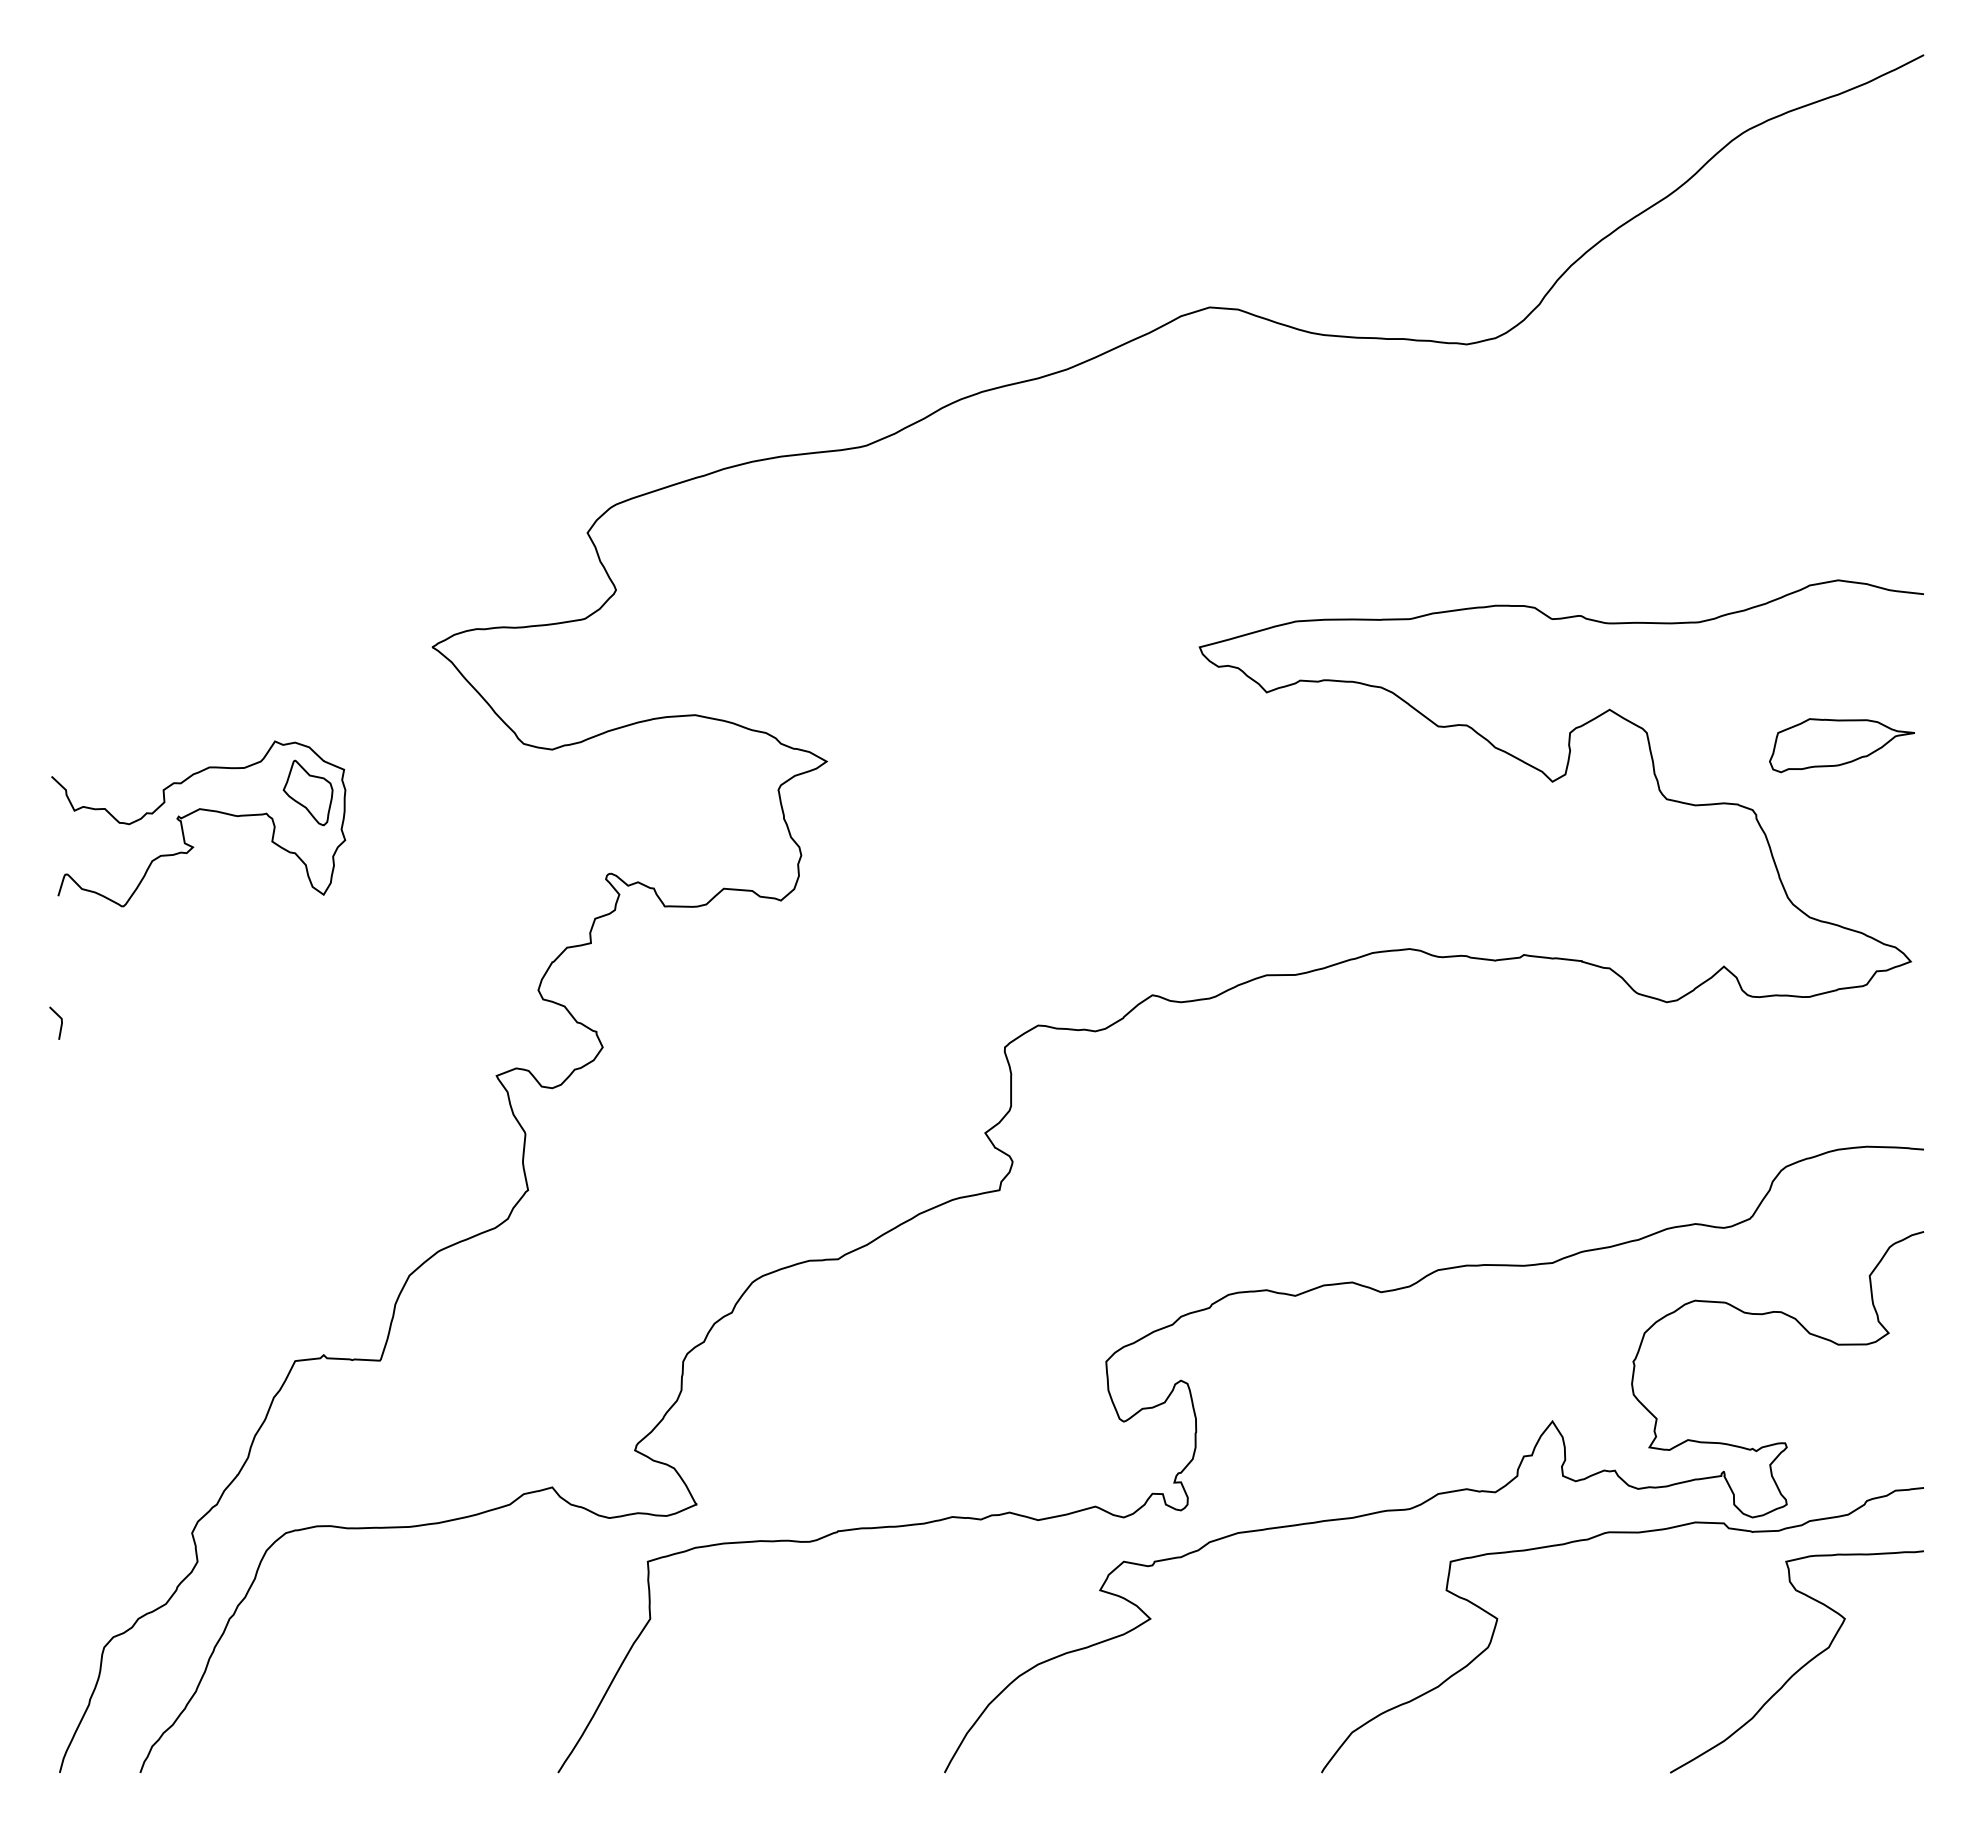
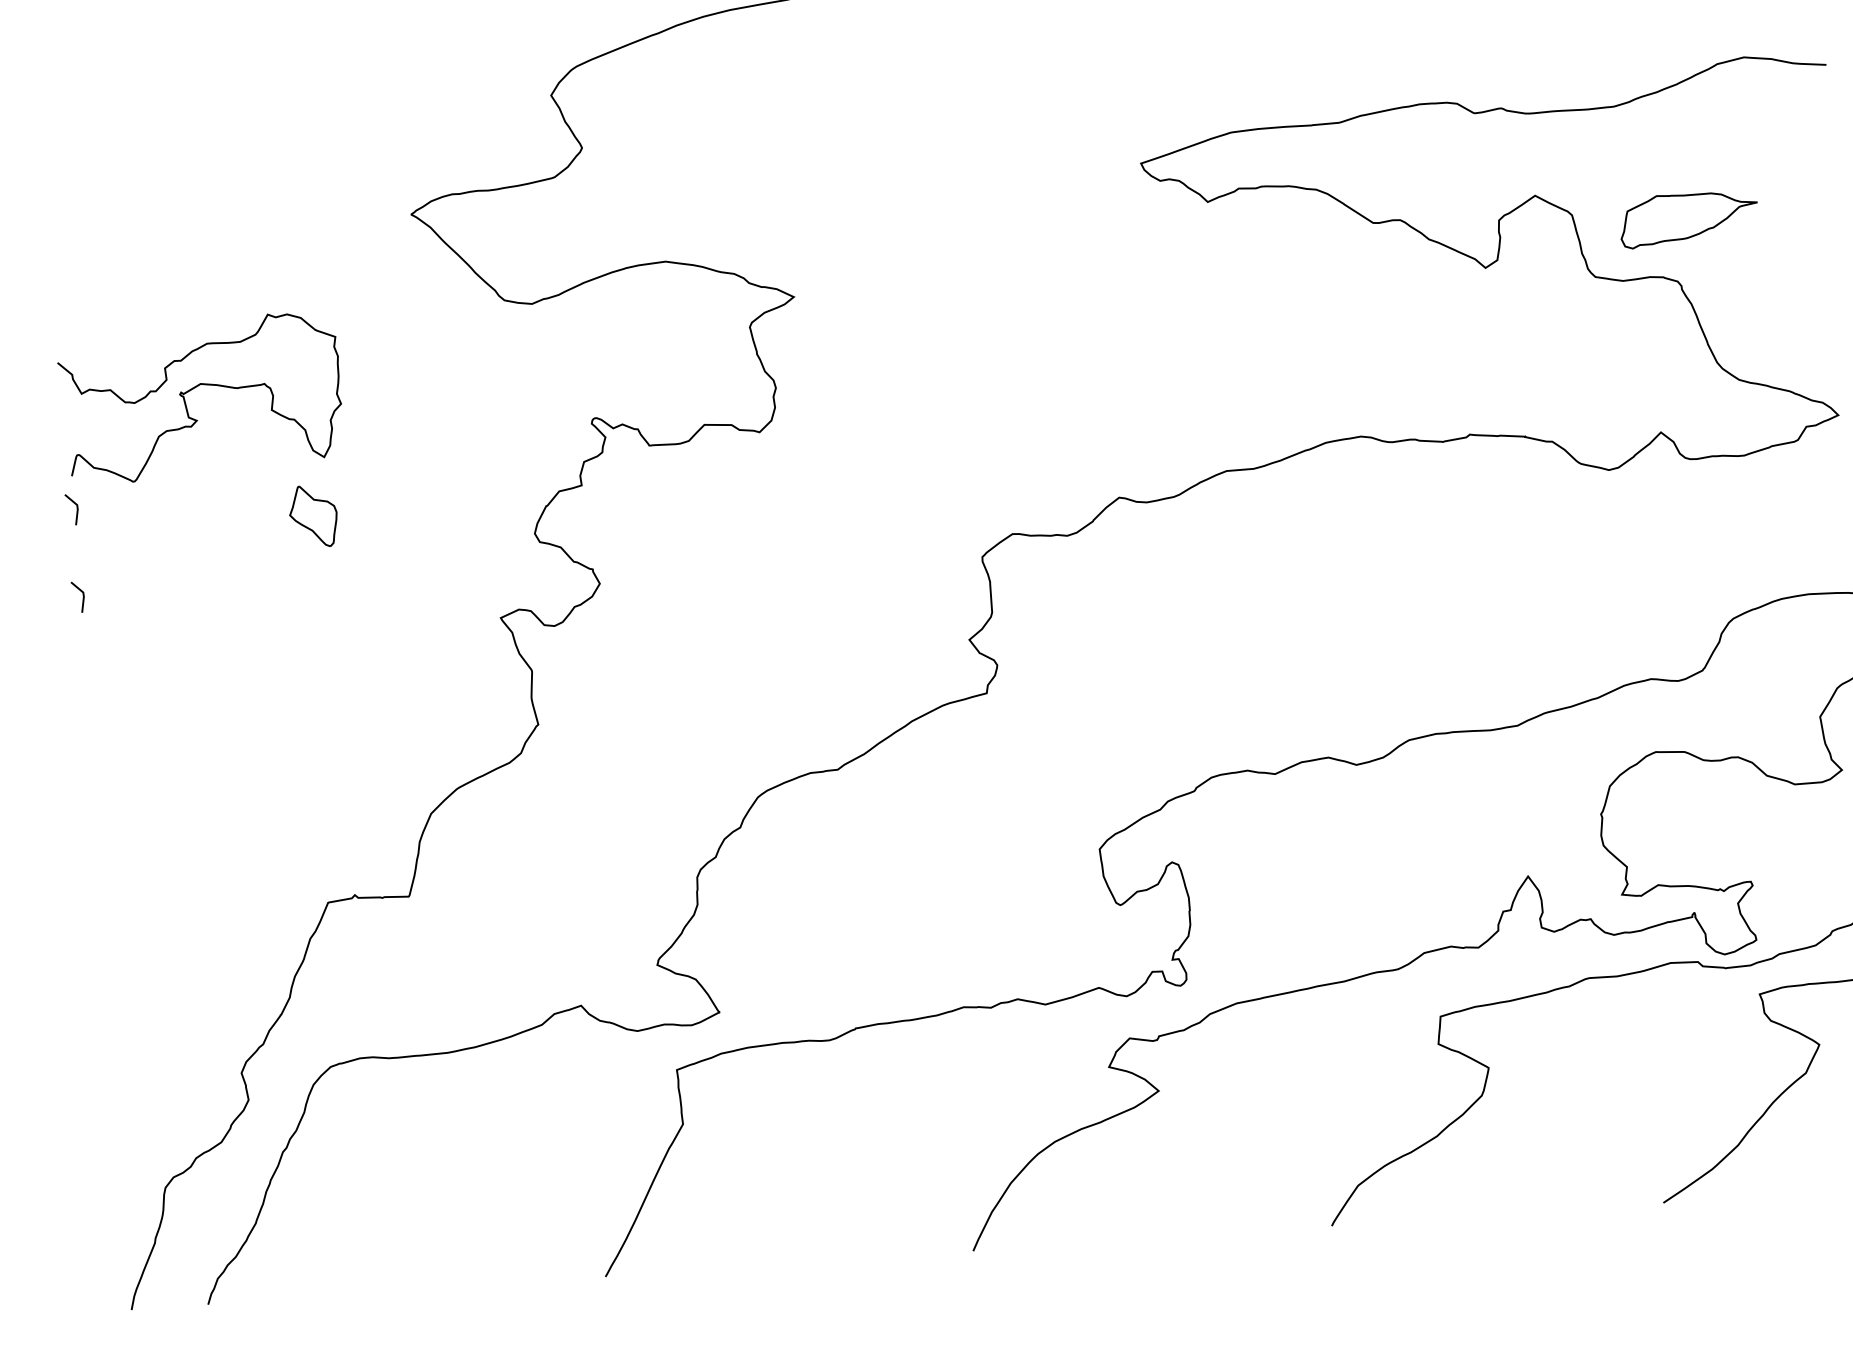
part: (1841, 745) -> (1688, 219), moved
part: (307, 792) -> (312, 516), moved
line: (60, 932) -> (76, 510), added

